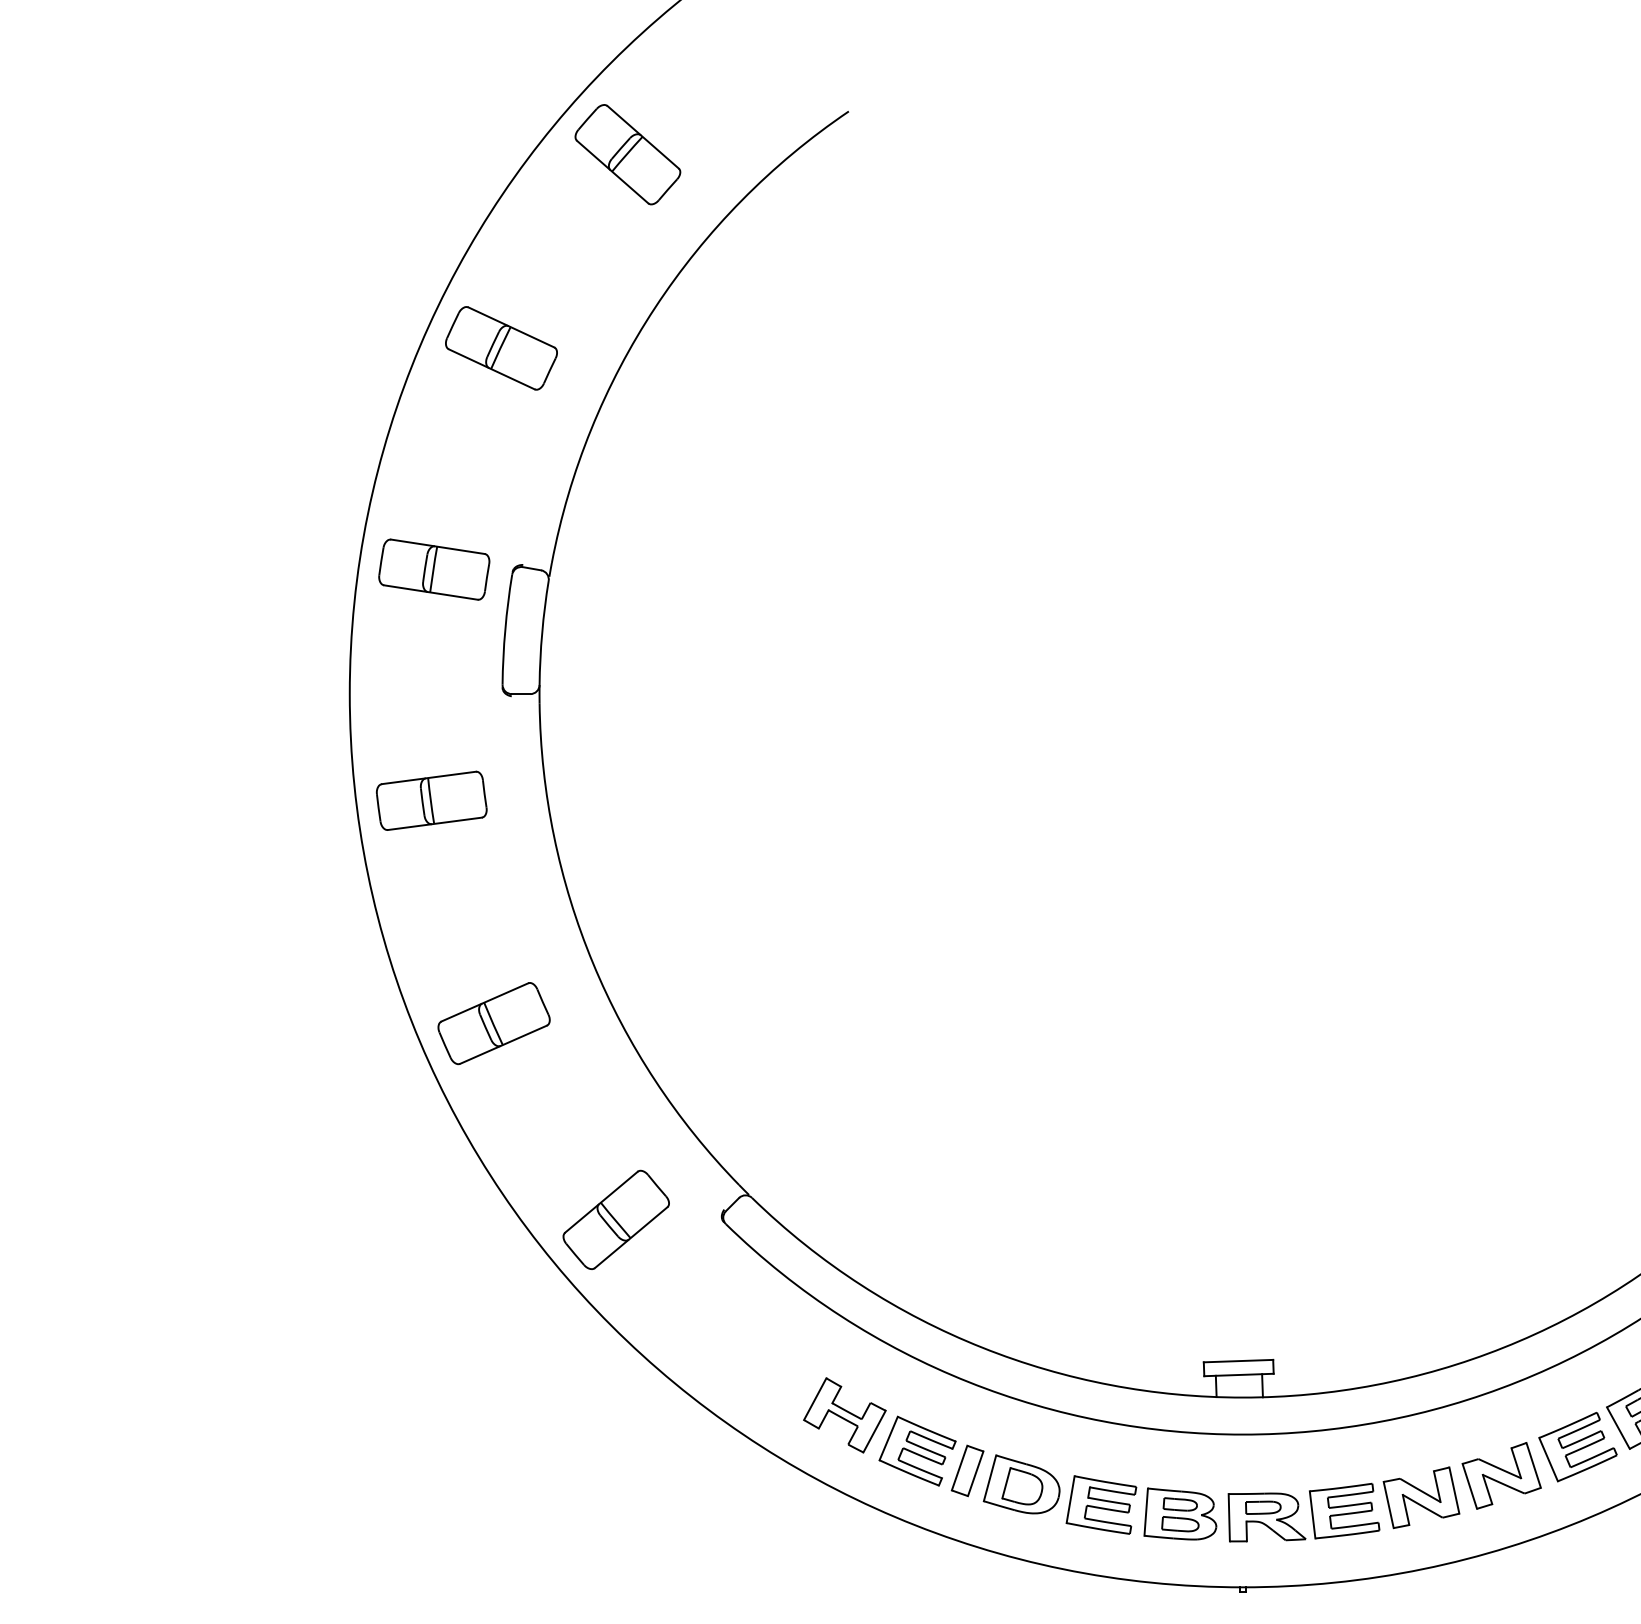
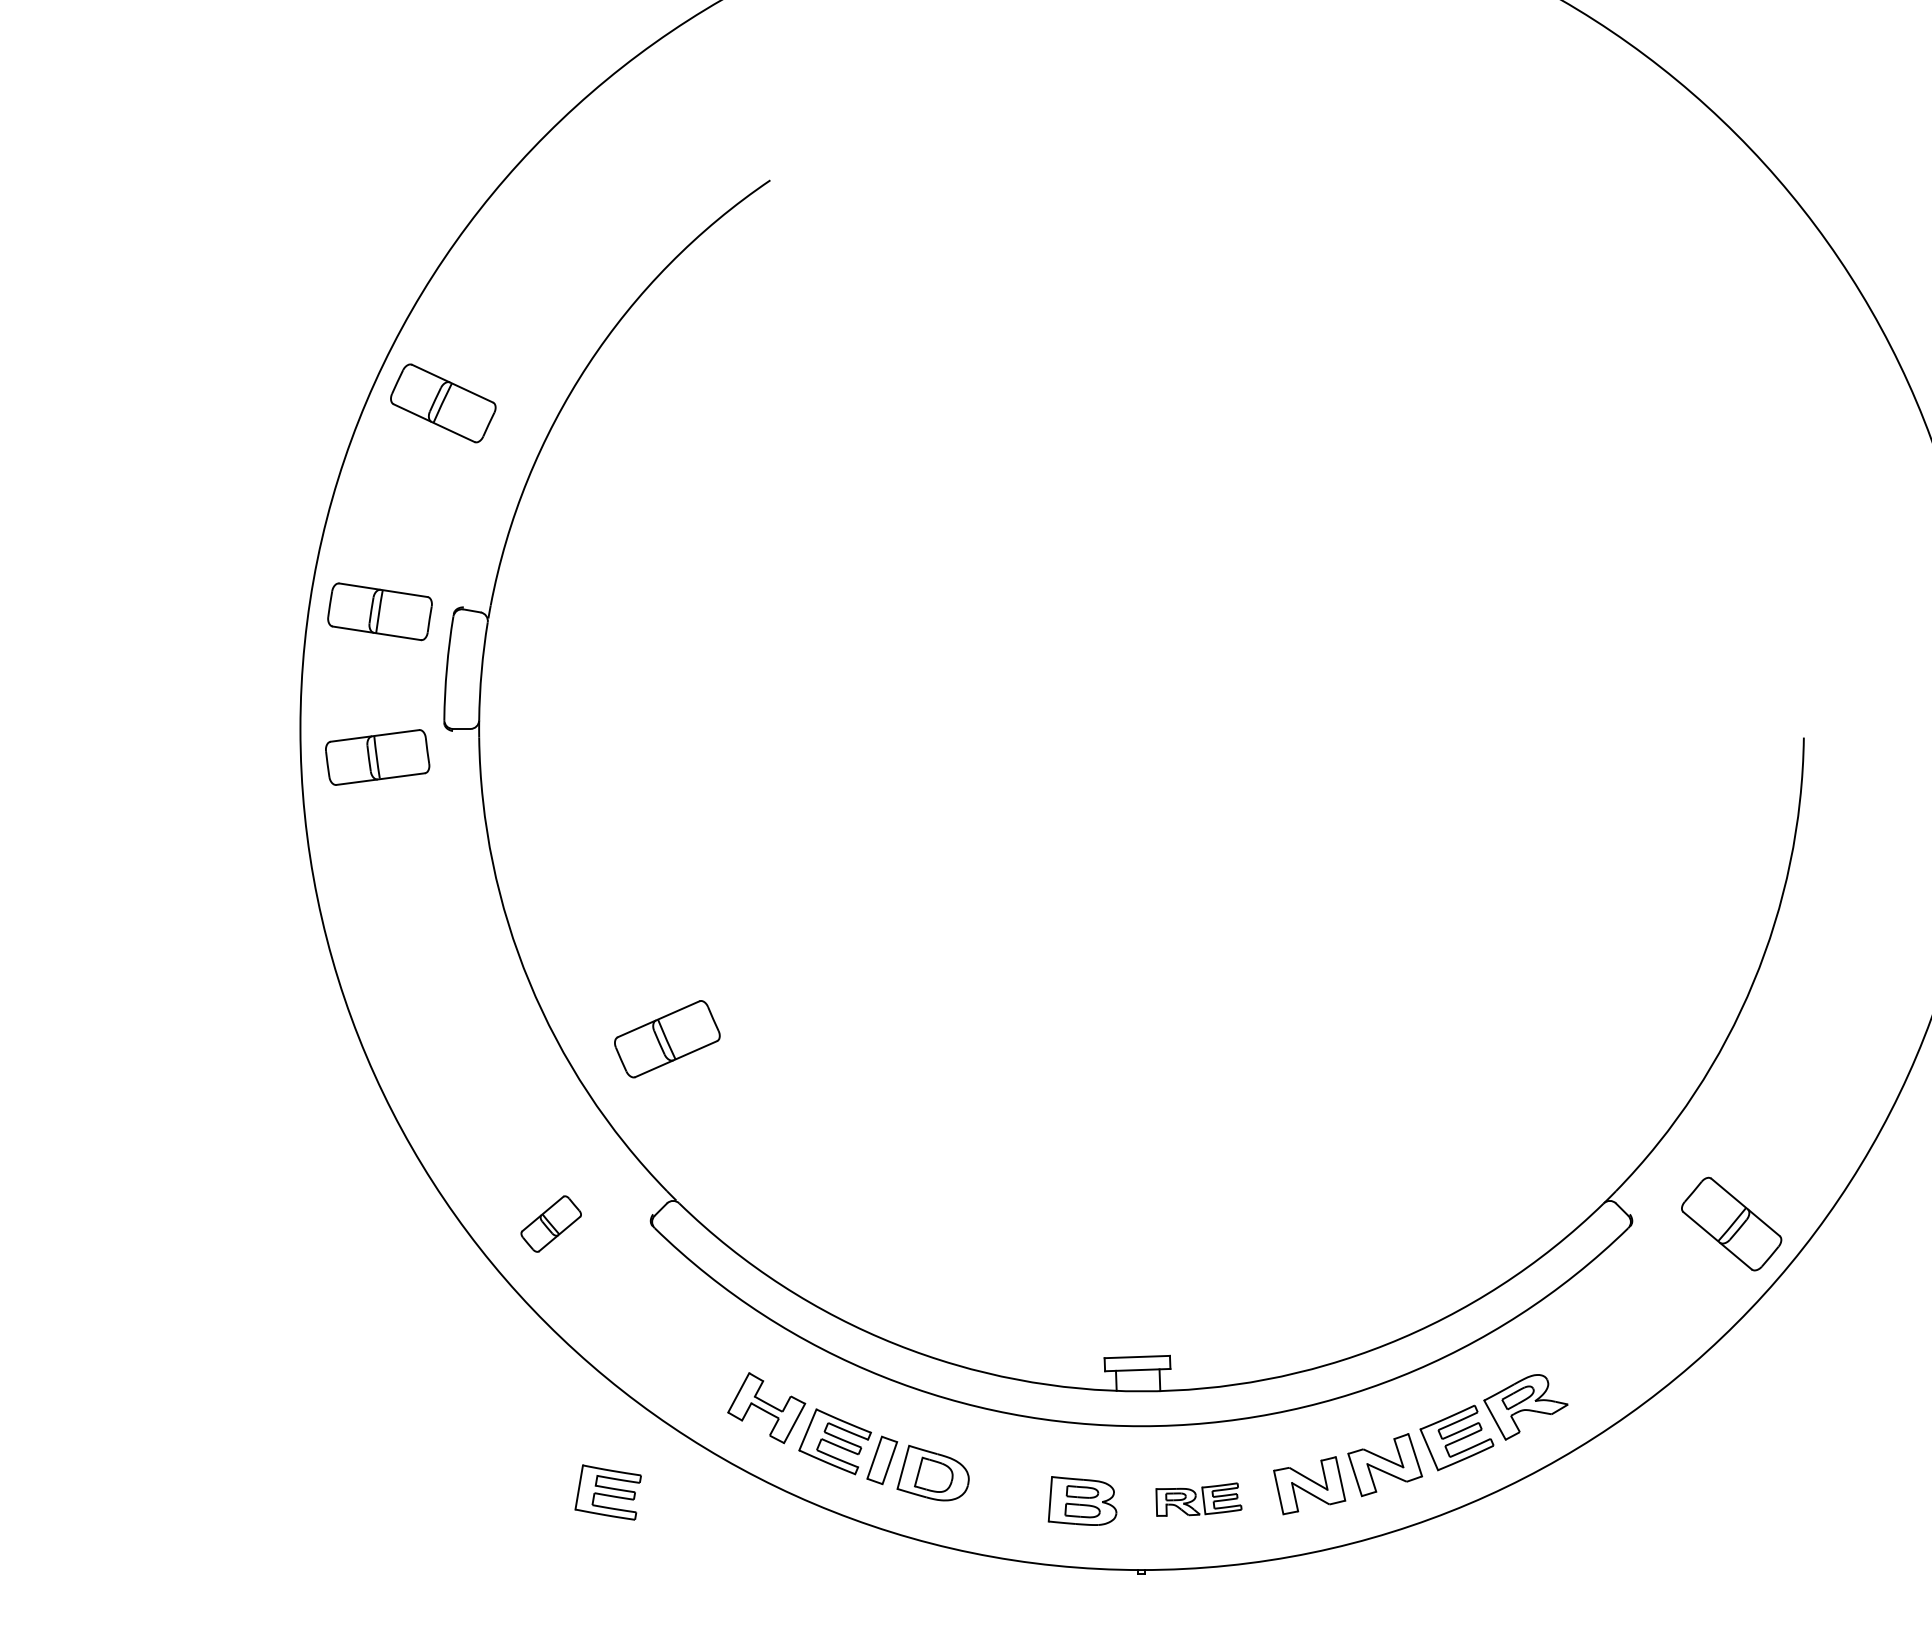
part: (628, 154) -> (562, 220), removed
part: (431, 800) -> (377, 757), moved
part: (494, 1023) -> (667, 1039), moved
part: (615, 1219) -> (550, 1223), size x0.6
part: (1100, 1504) -> (607, 1492), moved
part: (1303, 1512) -> (1198, 1499), size x0.6

